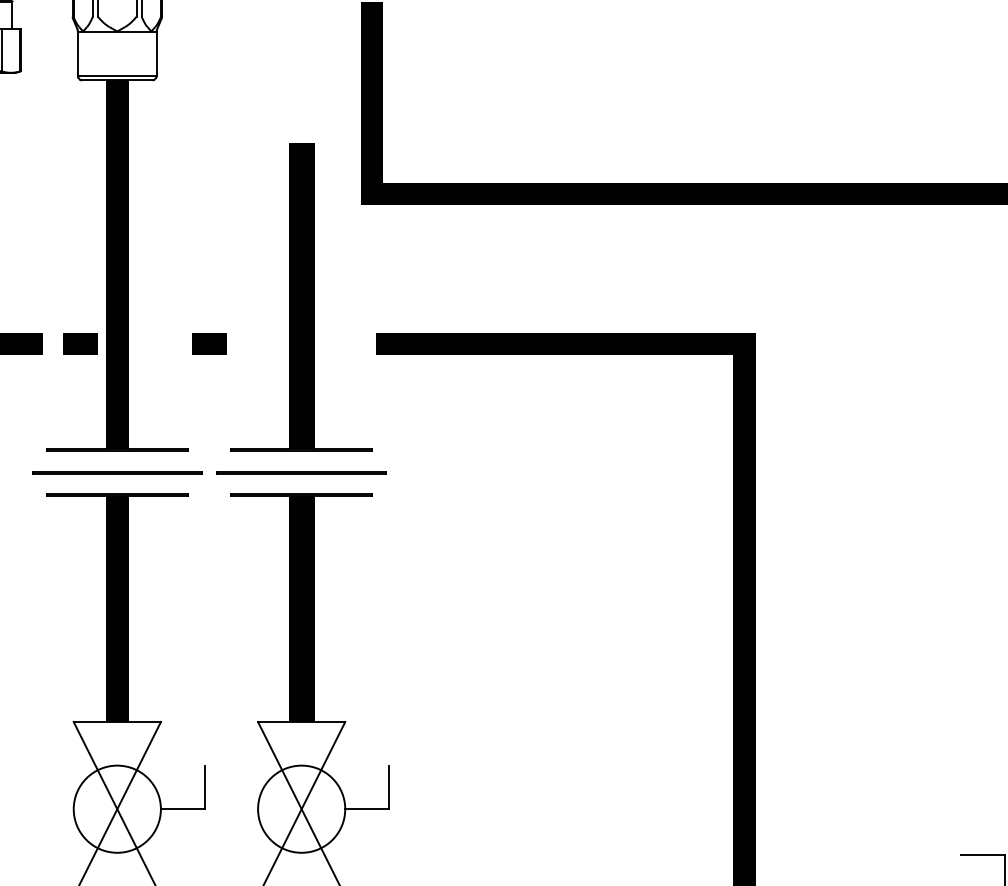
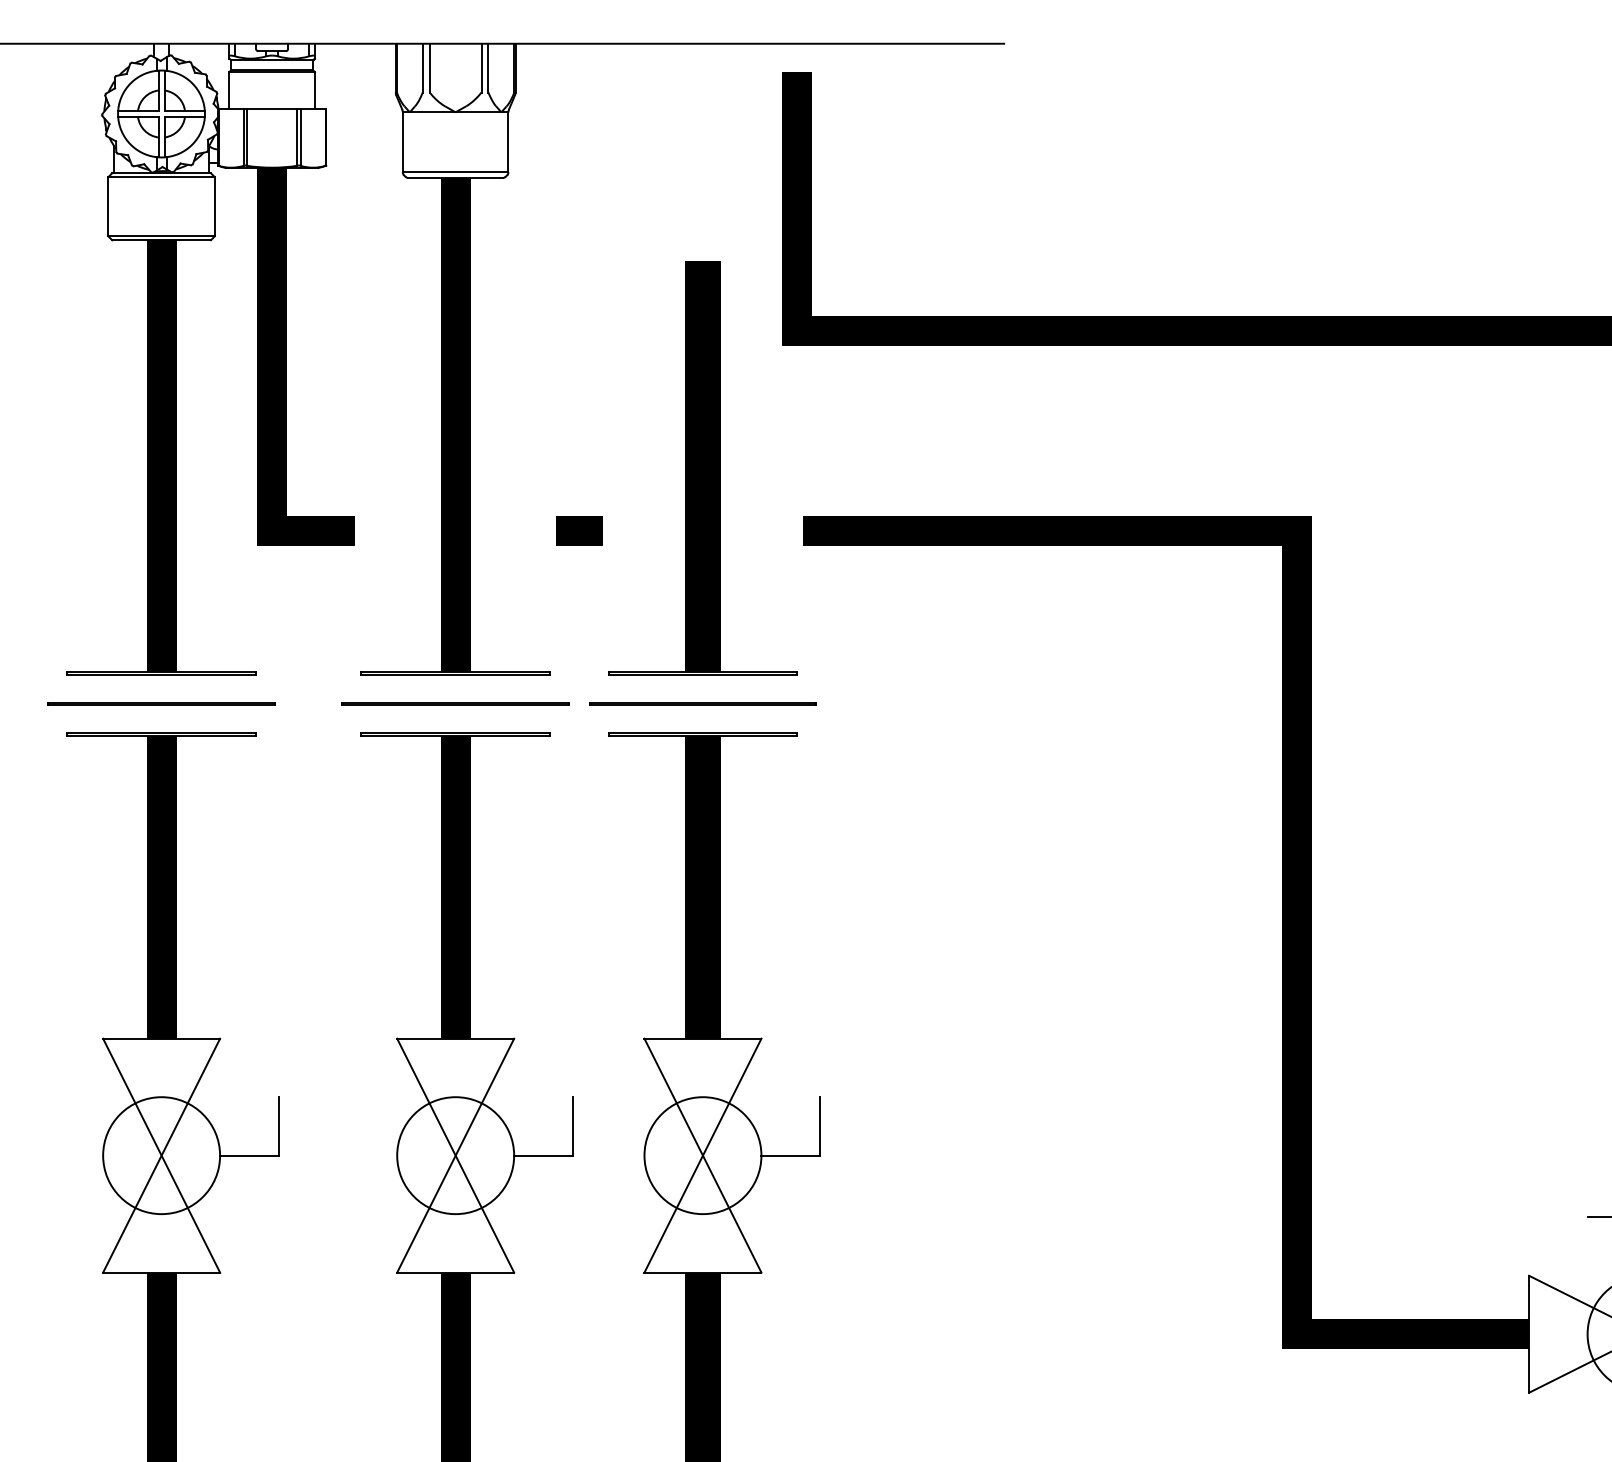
line: (80, 343) -> (406, 530), removed

